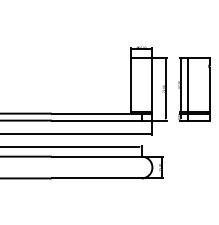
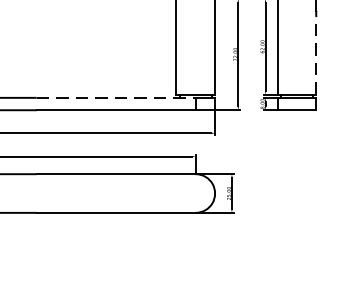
line: (209, 90) -> (316, 56), solid -> dashed
line: (96, 113) -> (115, 97), solid -> dashed

